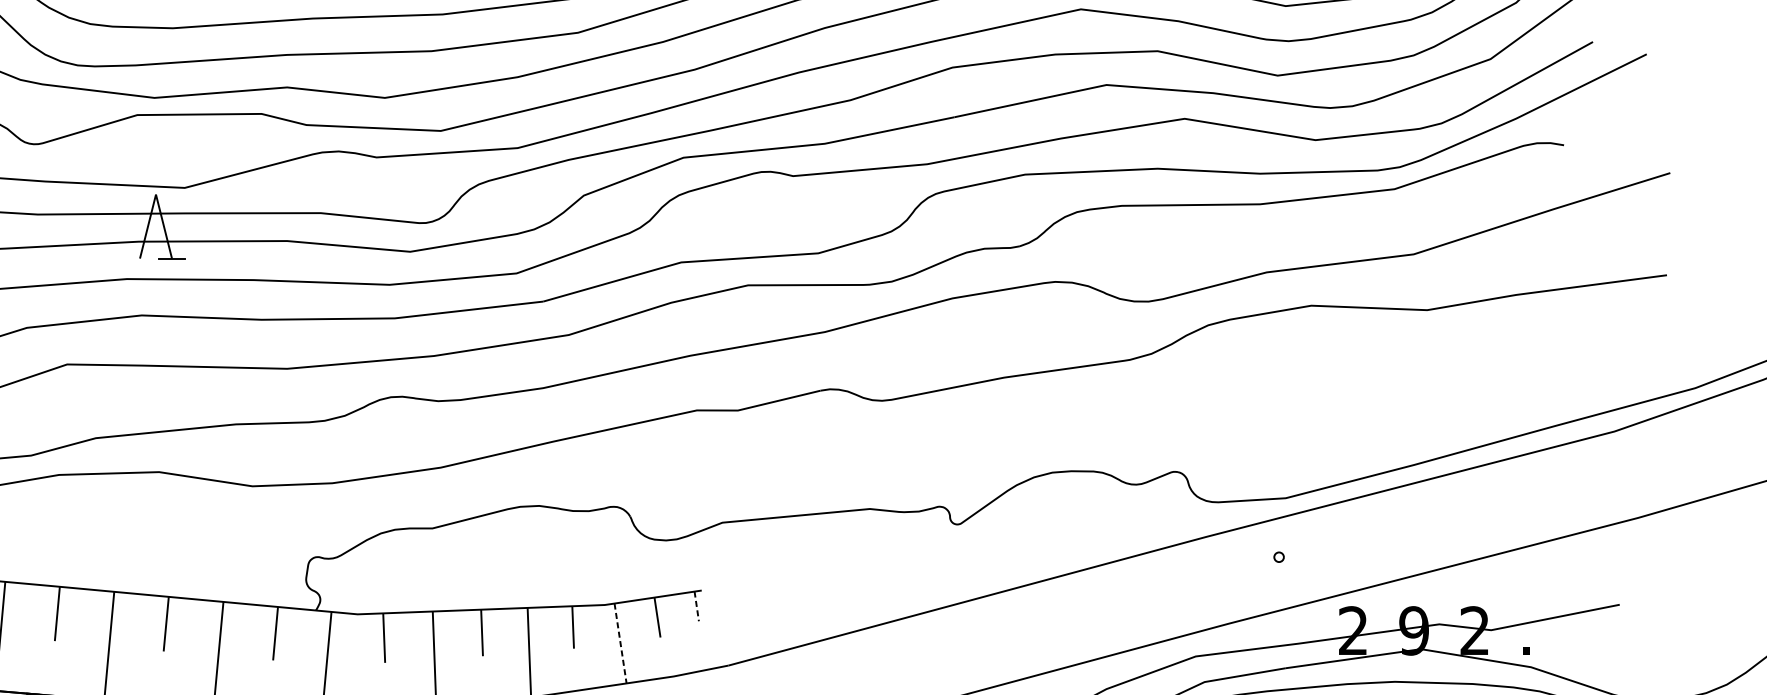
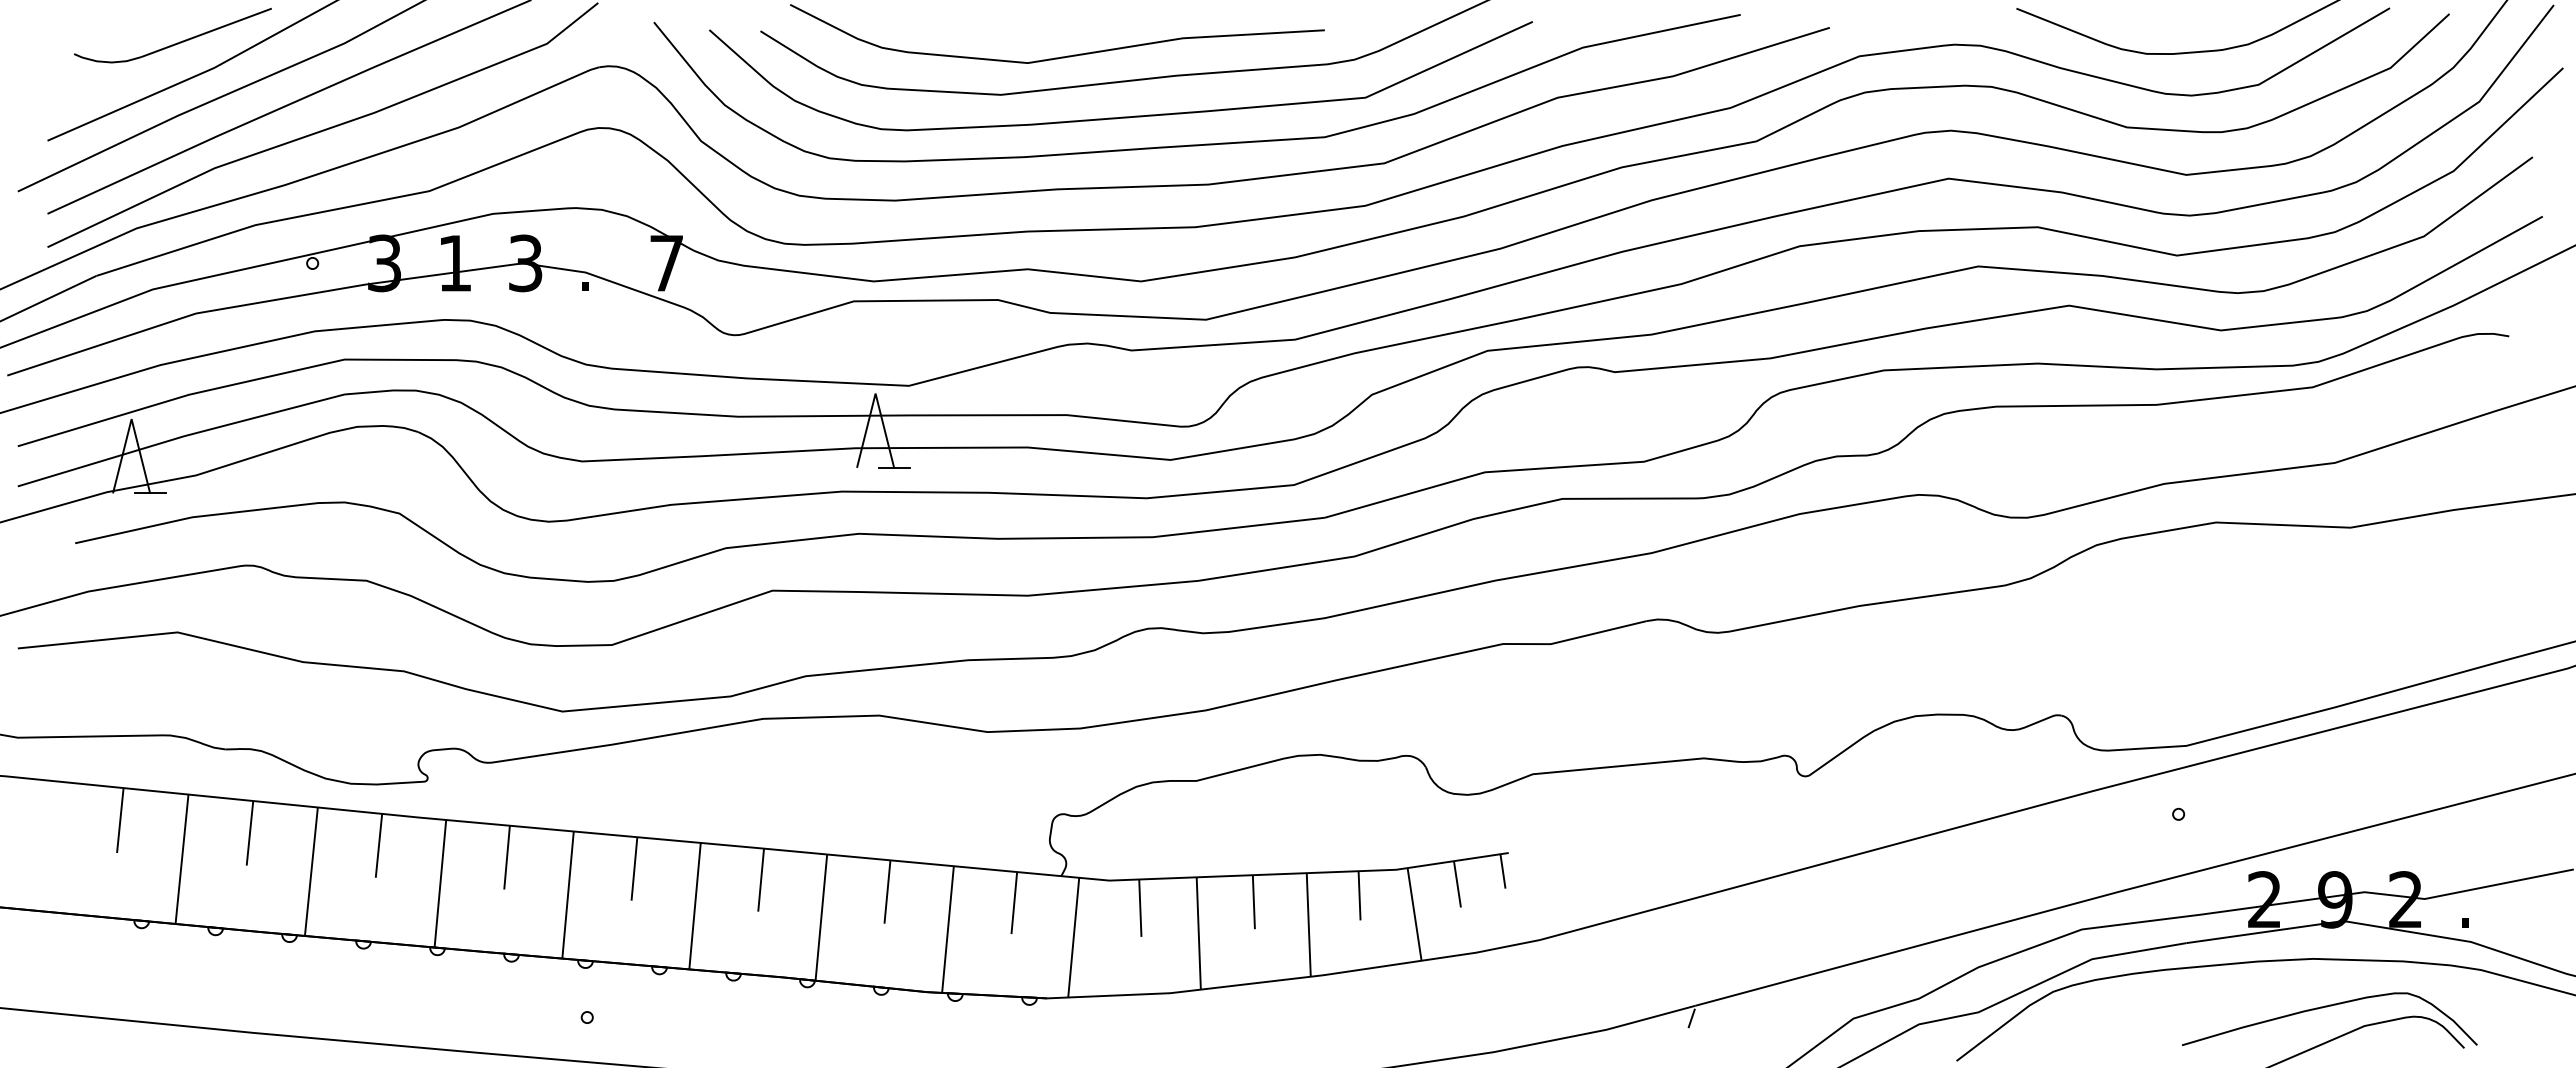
line: (697, 606) -> (1503, 871), dashed -> solid
line: (620, 643) -> (1414, 914), dashed -> solid

